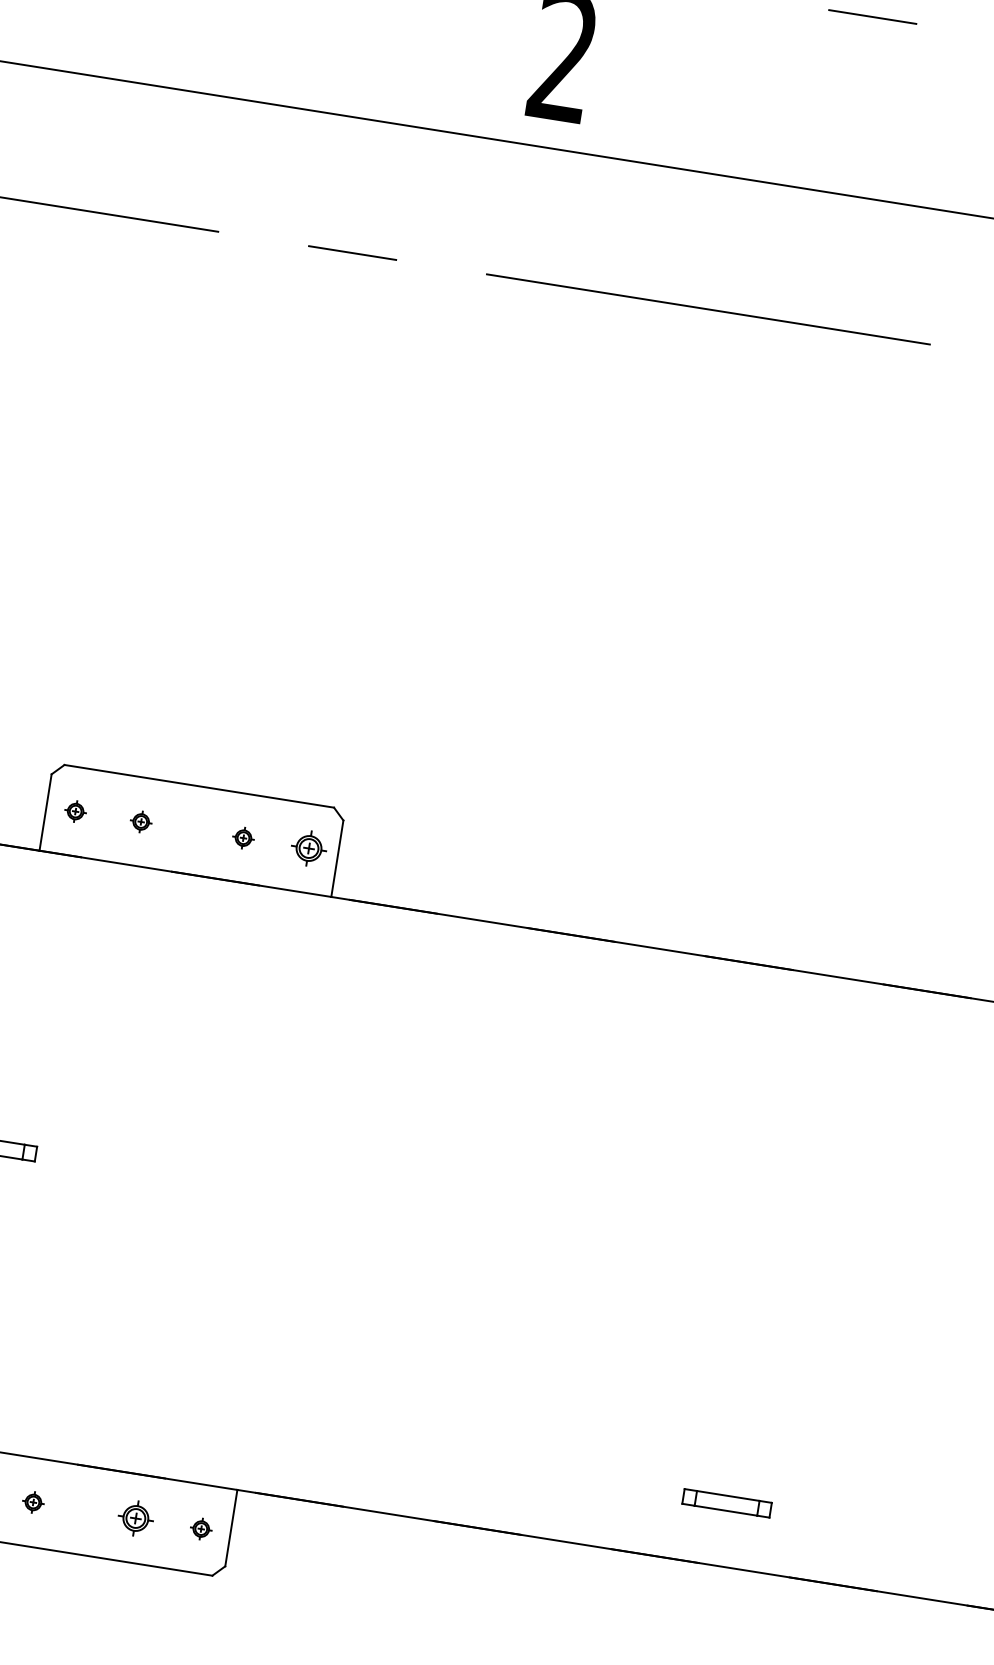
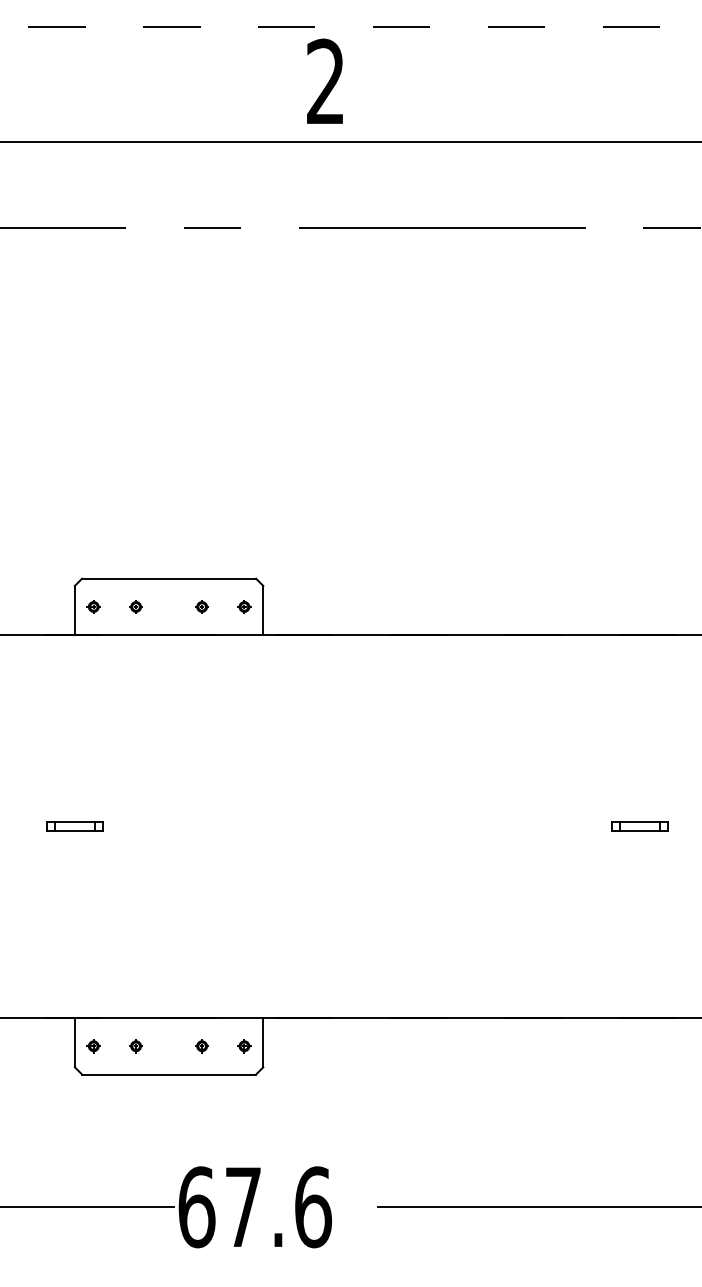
part: (309, 847) -> (244, 606), size x0.62
part: (726, 1503) -> (639, 826), moved
part: (134, 1518) -> (201, 1046), size x0.62

